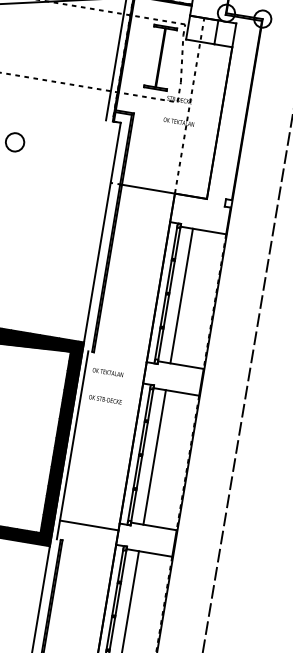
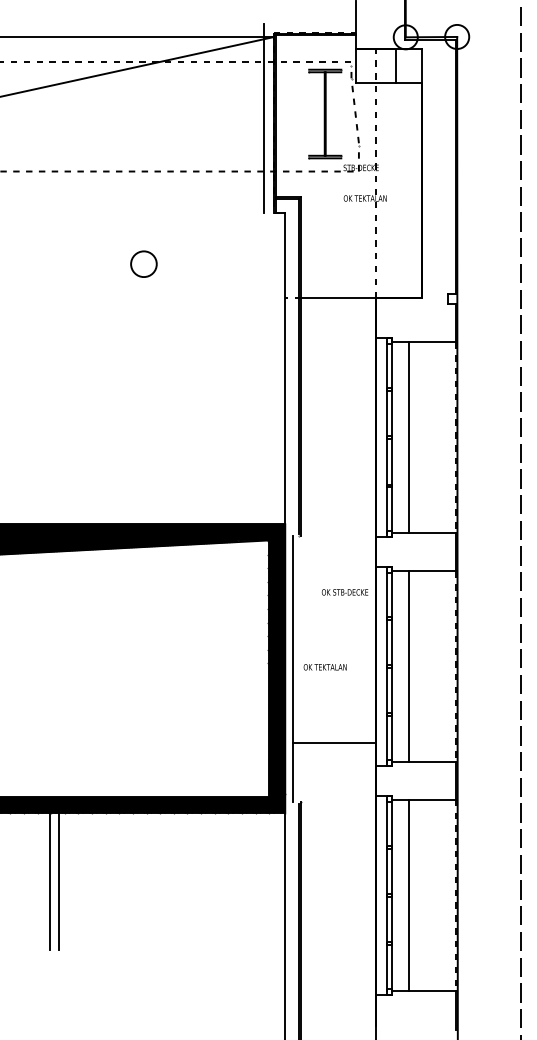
text: (107, 372) -> (324, 667), moved
text: (105, 399) -> (344, 592), moved
line: (89, 525) -> (334, 742), moved

